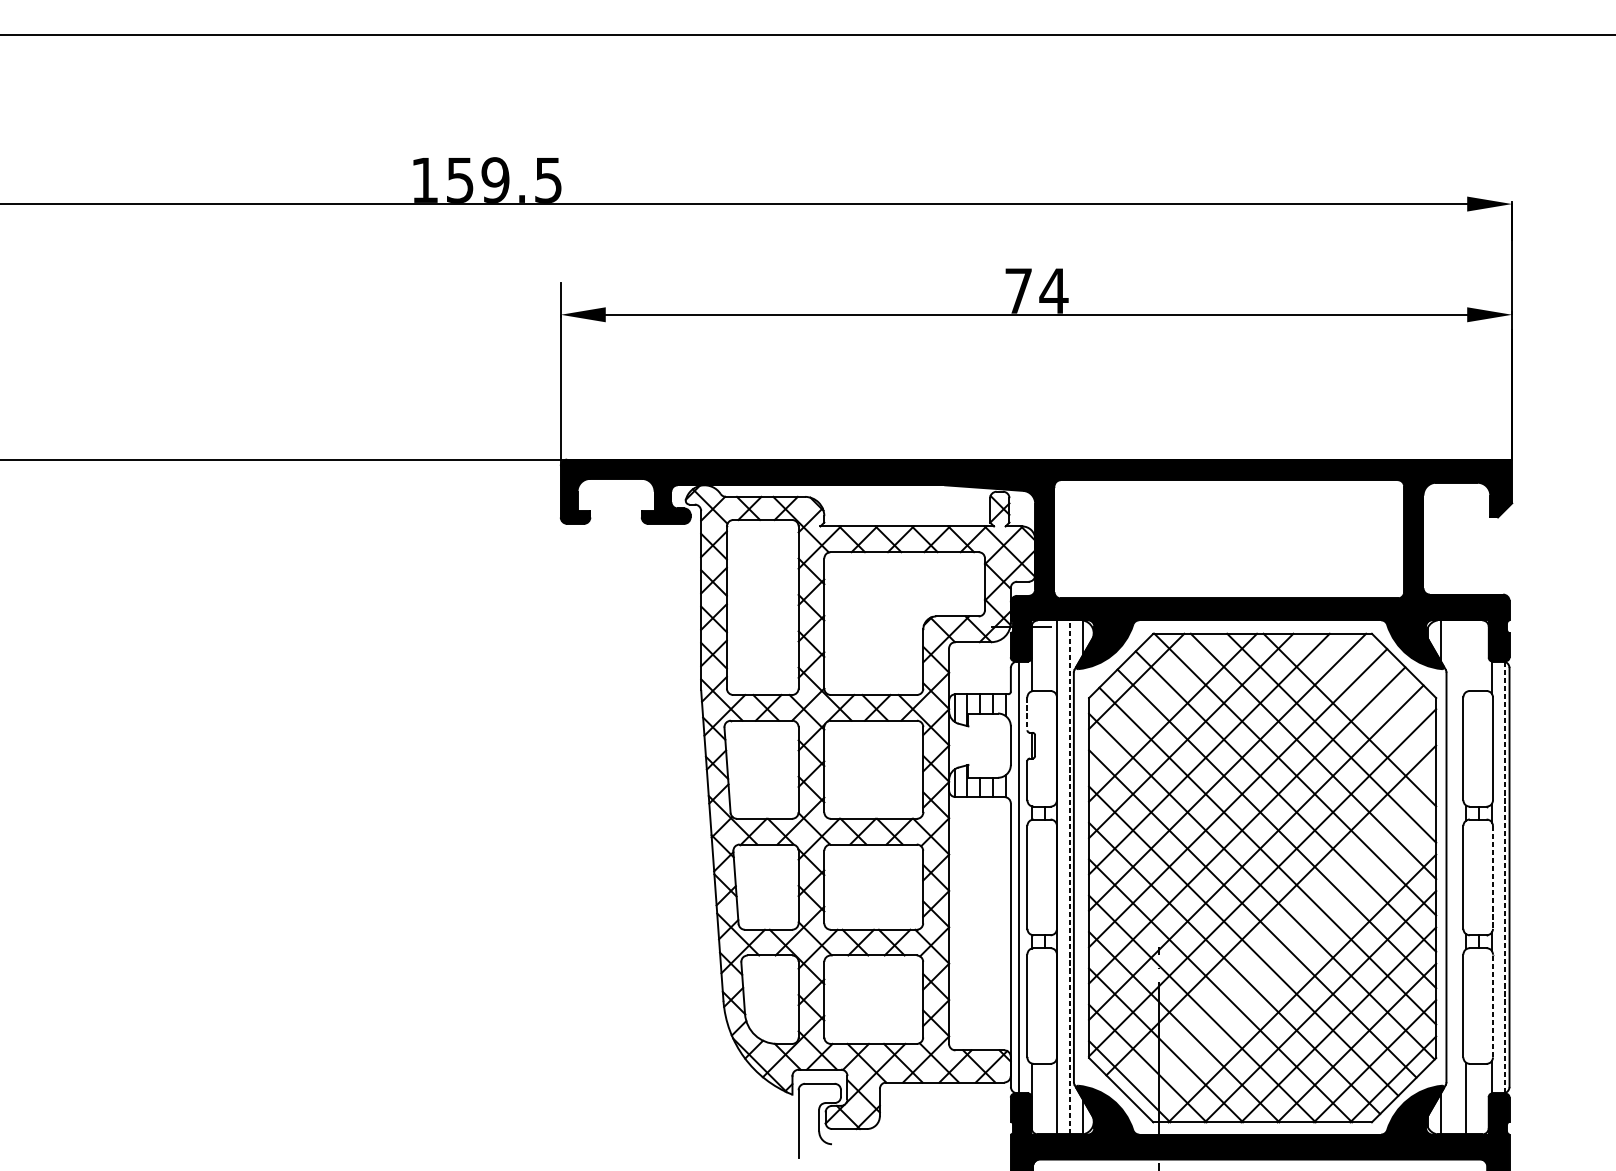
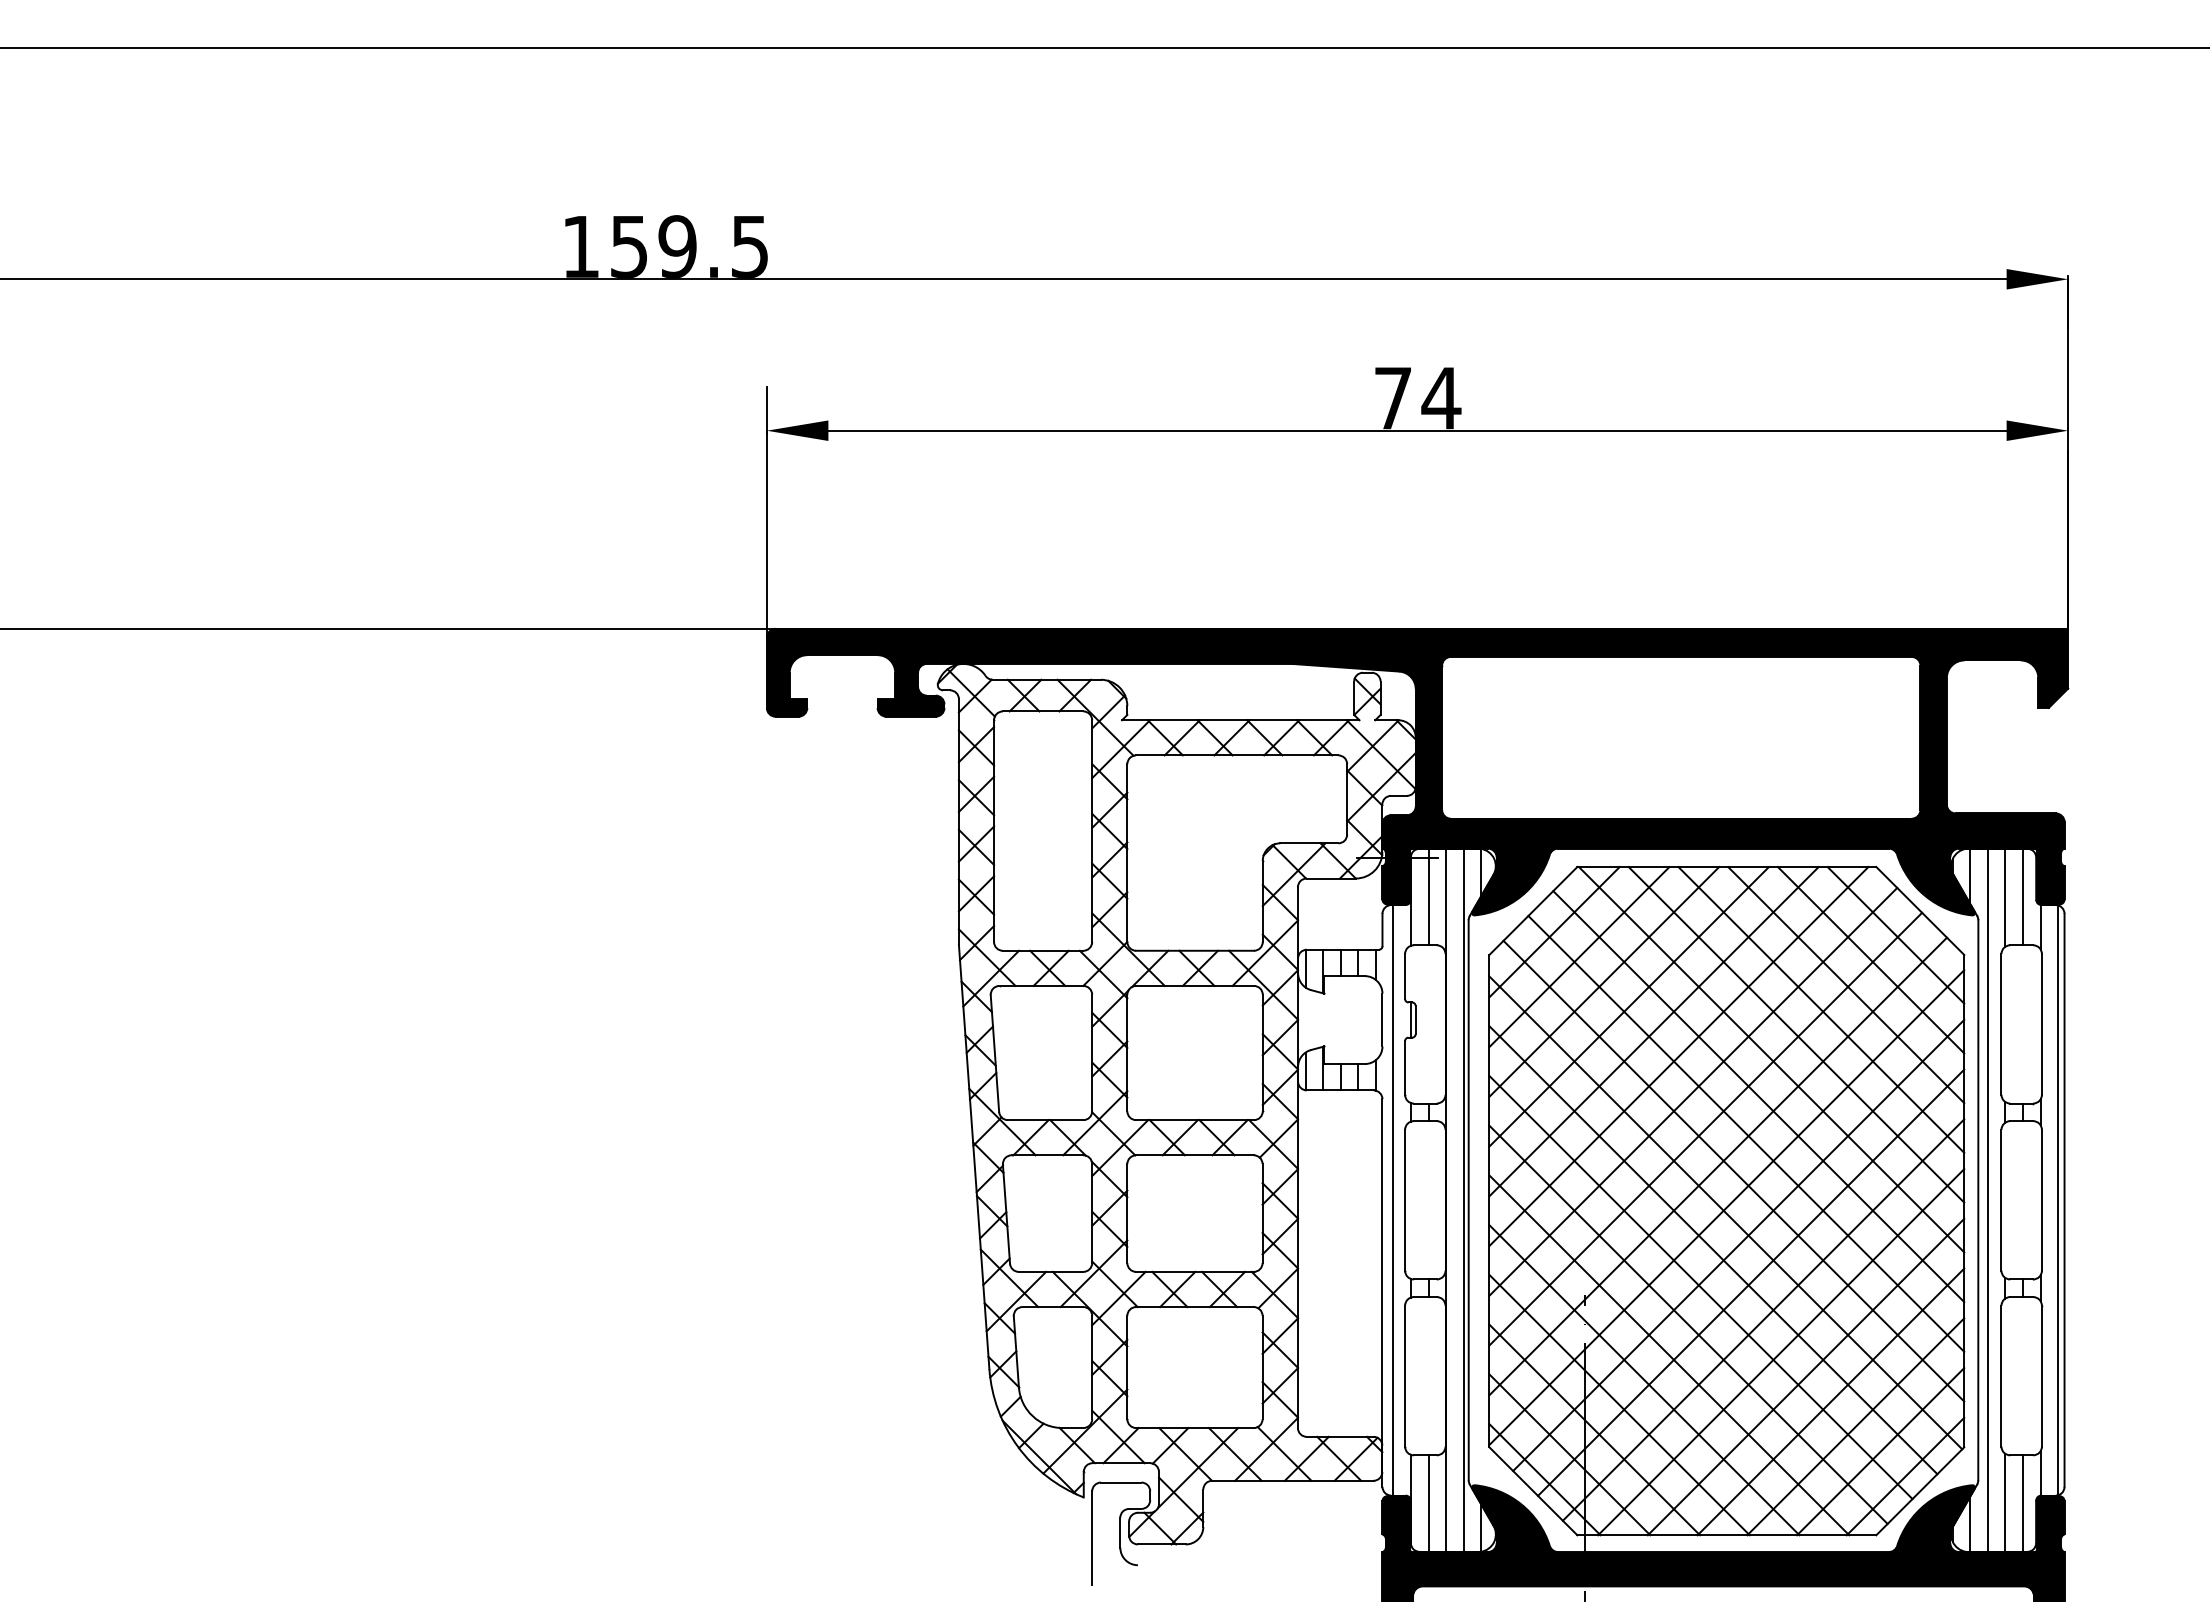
line: (1044, 655) -> (1428, 896), added
line: (1479, 655) -> (2023, 896), added
line: (1466, 656) -> (2005, 897), added
line: (1385, 683) -> (1895, 935), added
line: (1154, 699) -> (1579, 957), added
line: (1367, 702) -> (1870, 960), added
line: (1027, 714) -> (1405, 977), dashed -> solid
line: (1453, 876) -> (1987, 1199), added
line: (1070, 877) -> (1463, 1200), dashed -> solid
line: (1492, 877) -> (2041, 1200), dashed -> solid
line: (1505, 877) -> (2058, 1200), dashed -> solid
line: (1280, 937) -> (1751, 1282), added
line: (1289, 964) -> (1763, 1319), added
line: (1492, 1005) -> (2041, 1375), dashed -> solid
line: (1044, 1099) -> (1428, 1503), added
line: (1479, 1099) -> (2023, 1503), added

